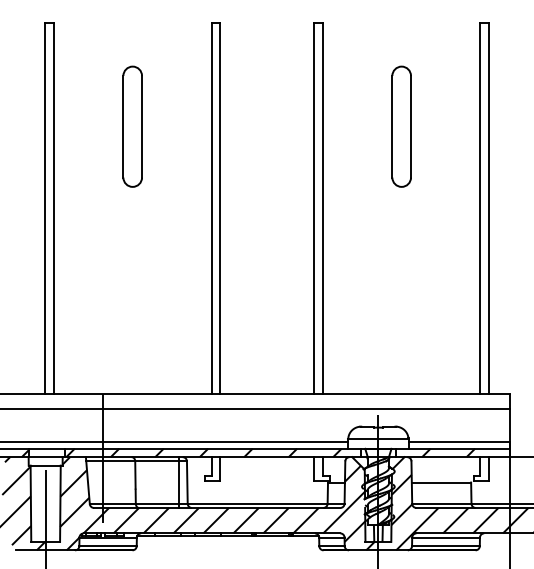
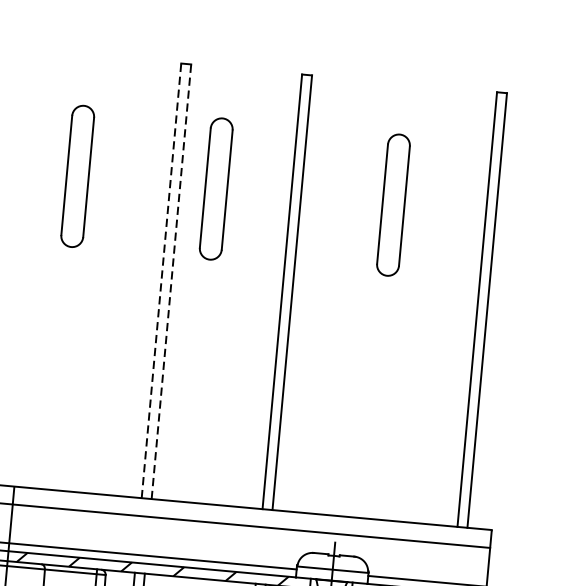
part: (250, 126) -> (216, 188), added
line: (211, 208) -> (161, 280), solid -> dashed
line: (219, 208) -> (170, 281), solid -> dashed

